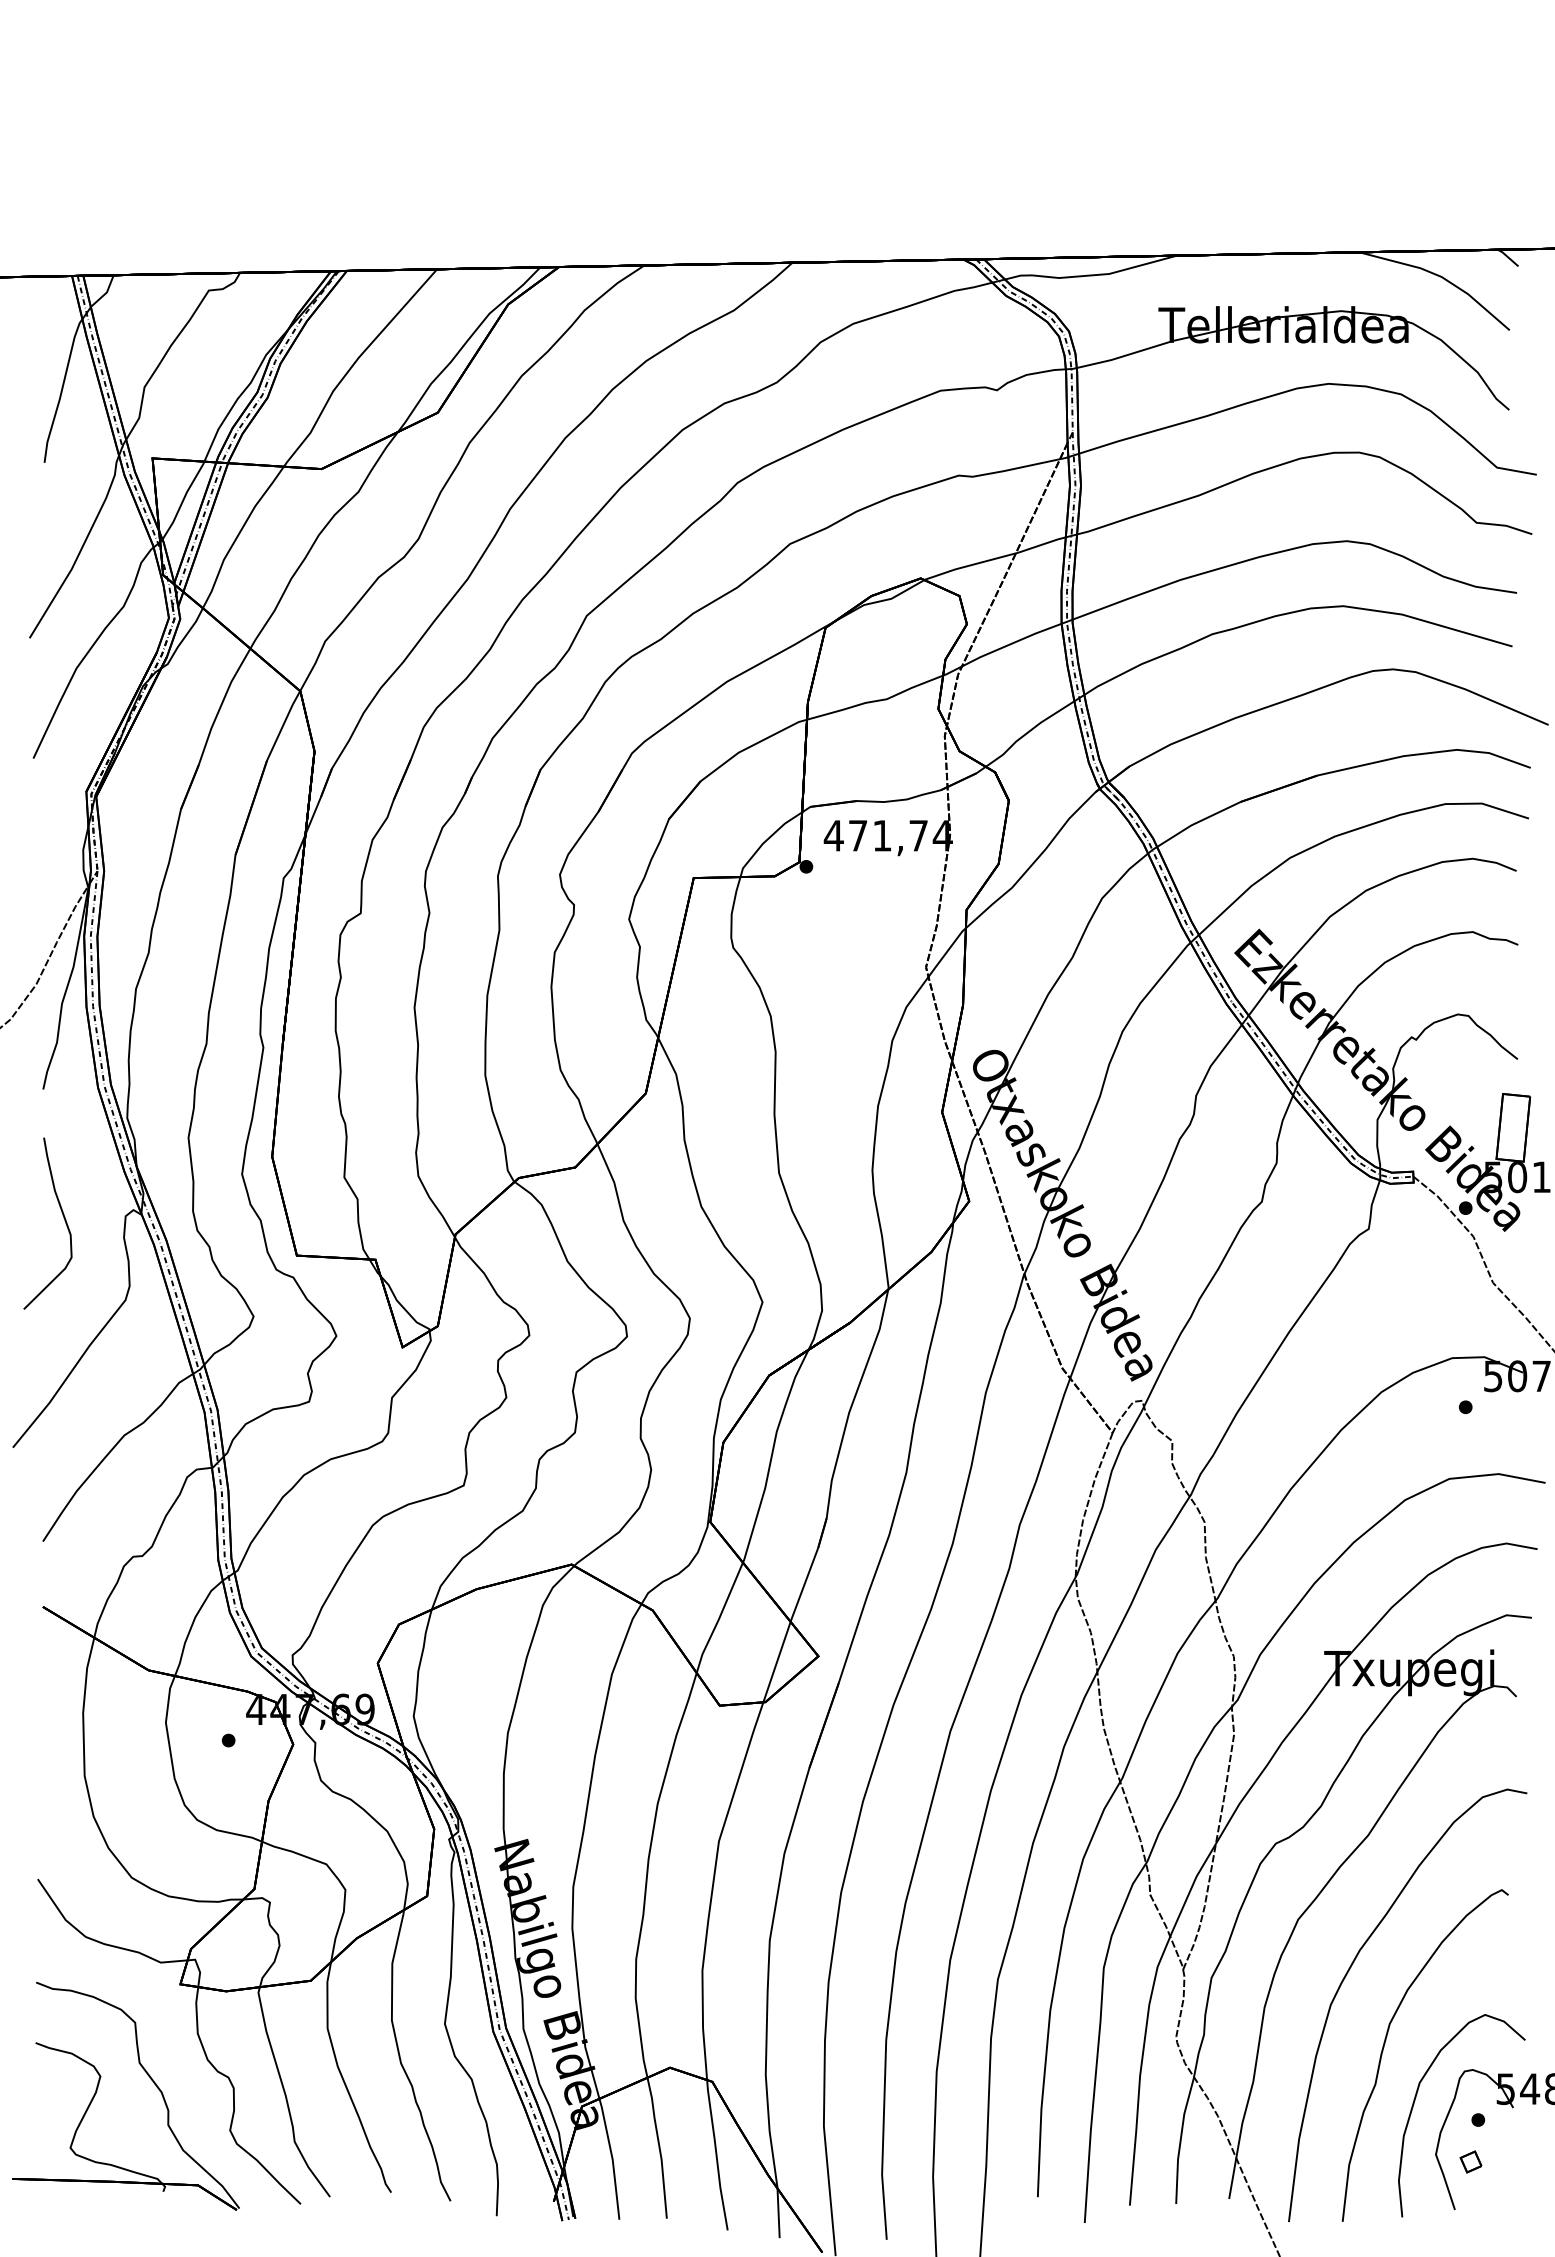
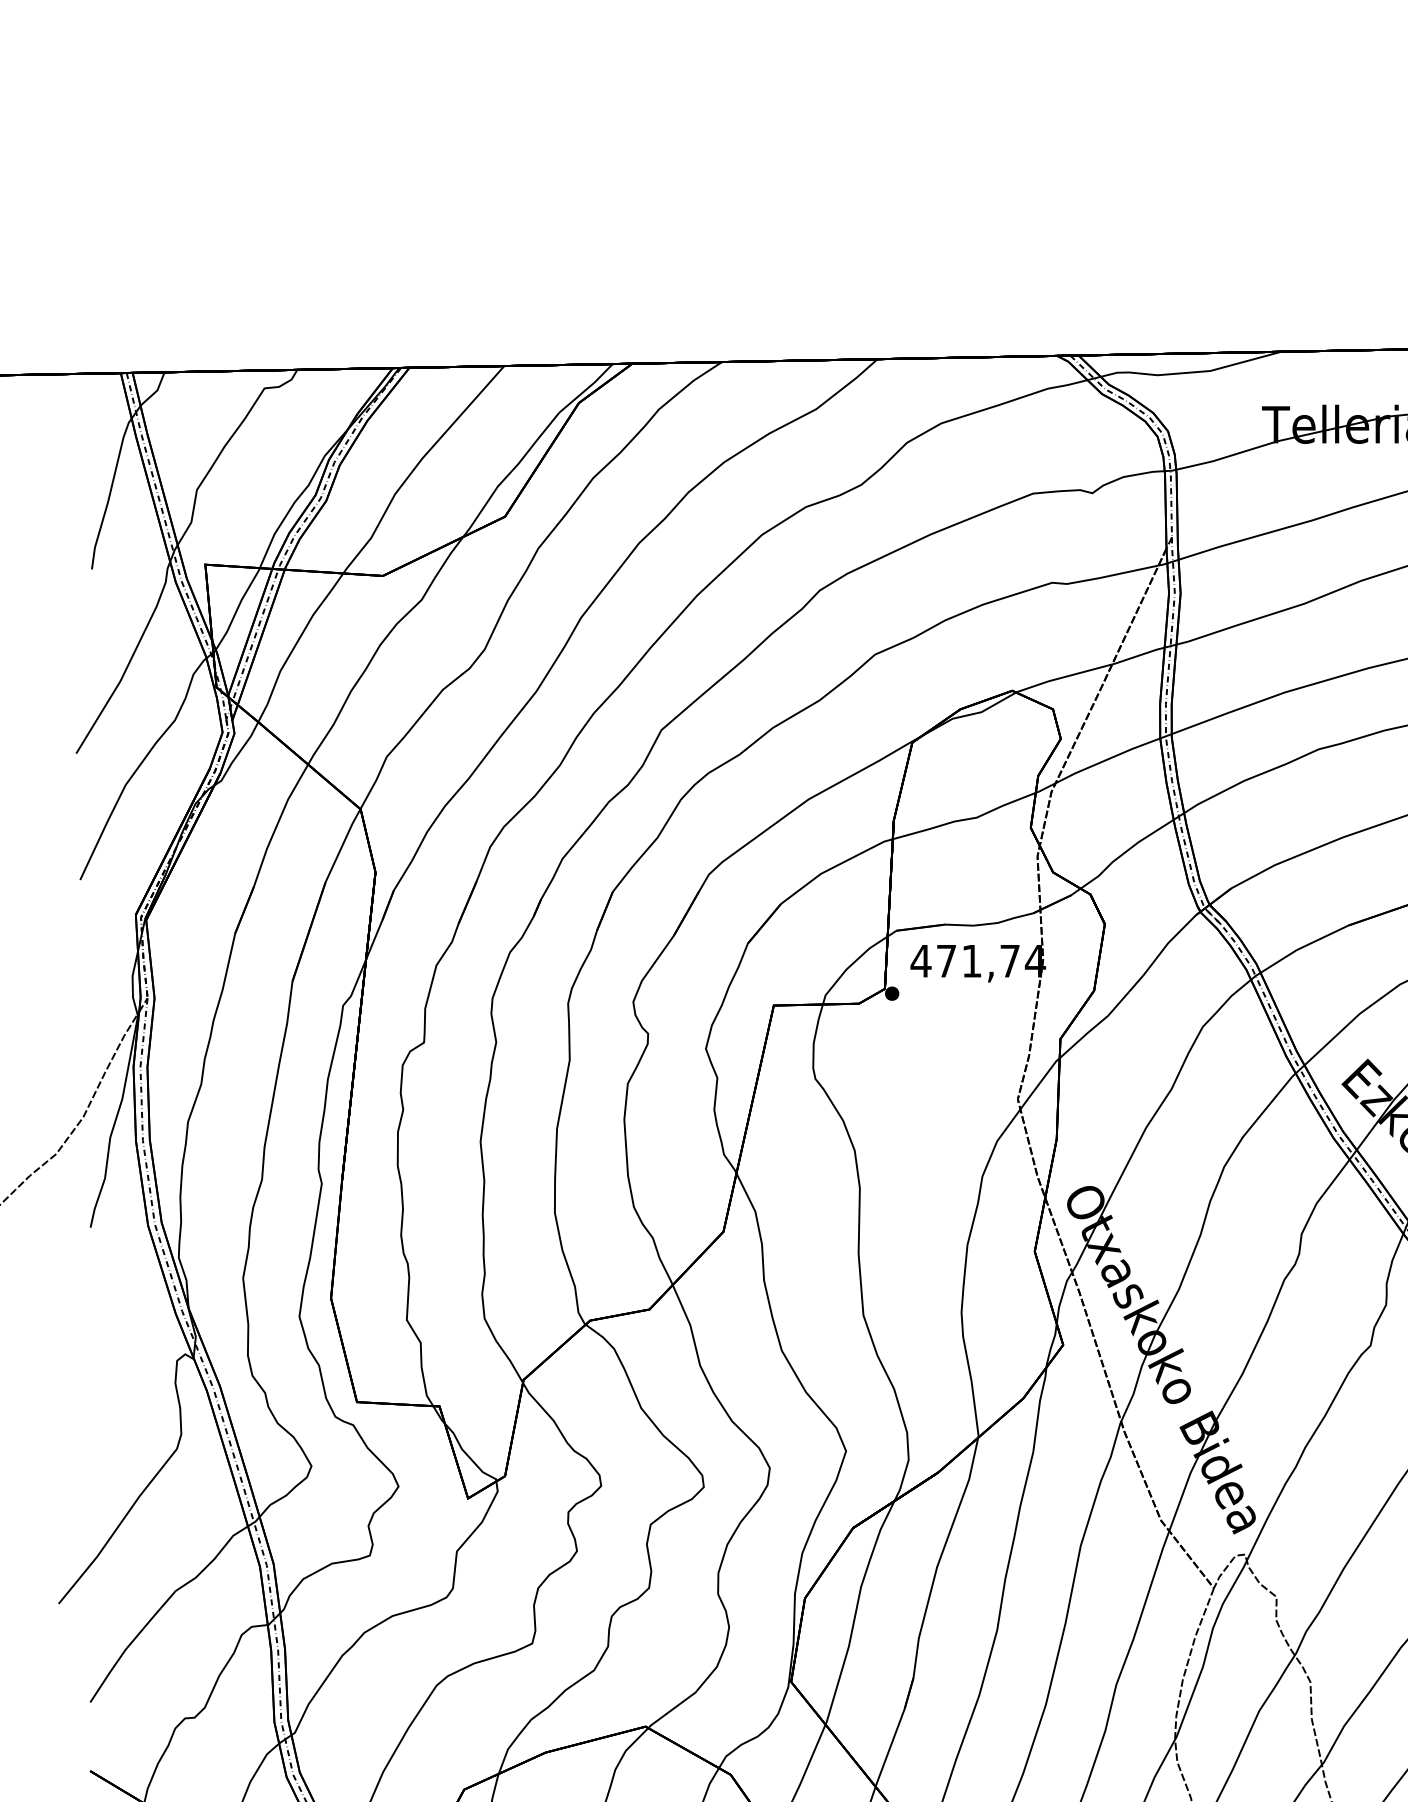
curve: (63, 1218) -> (111, 1363), removed

